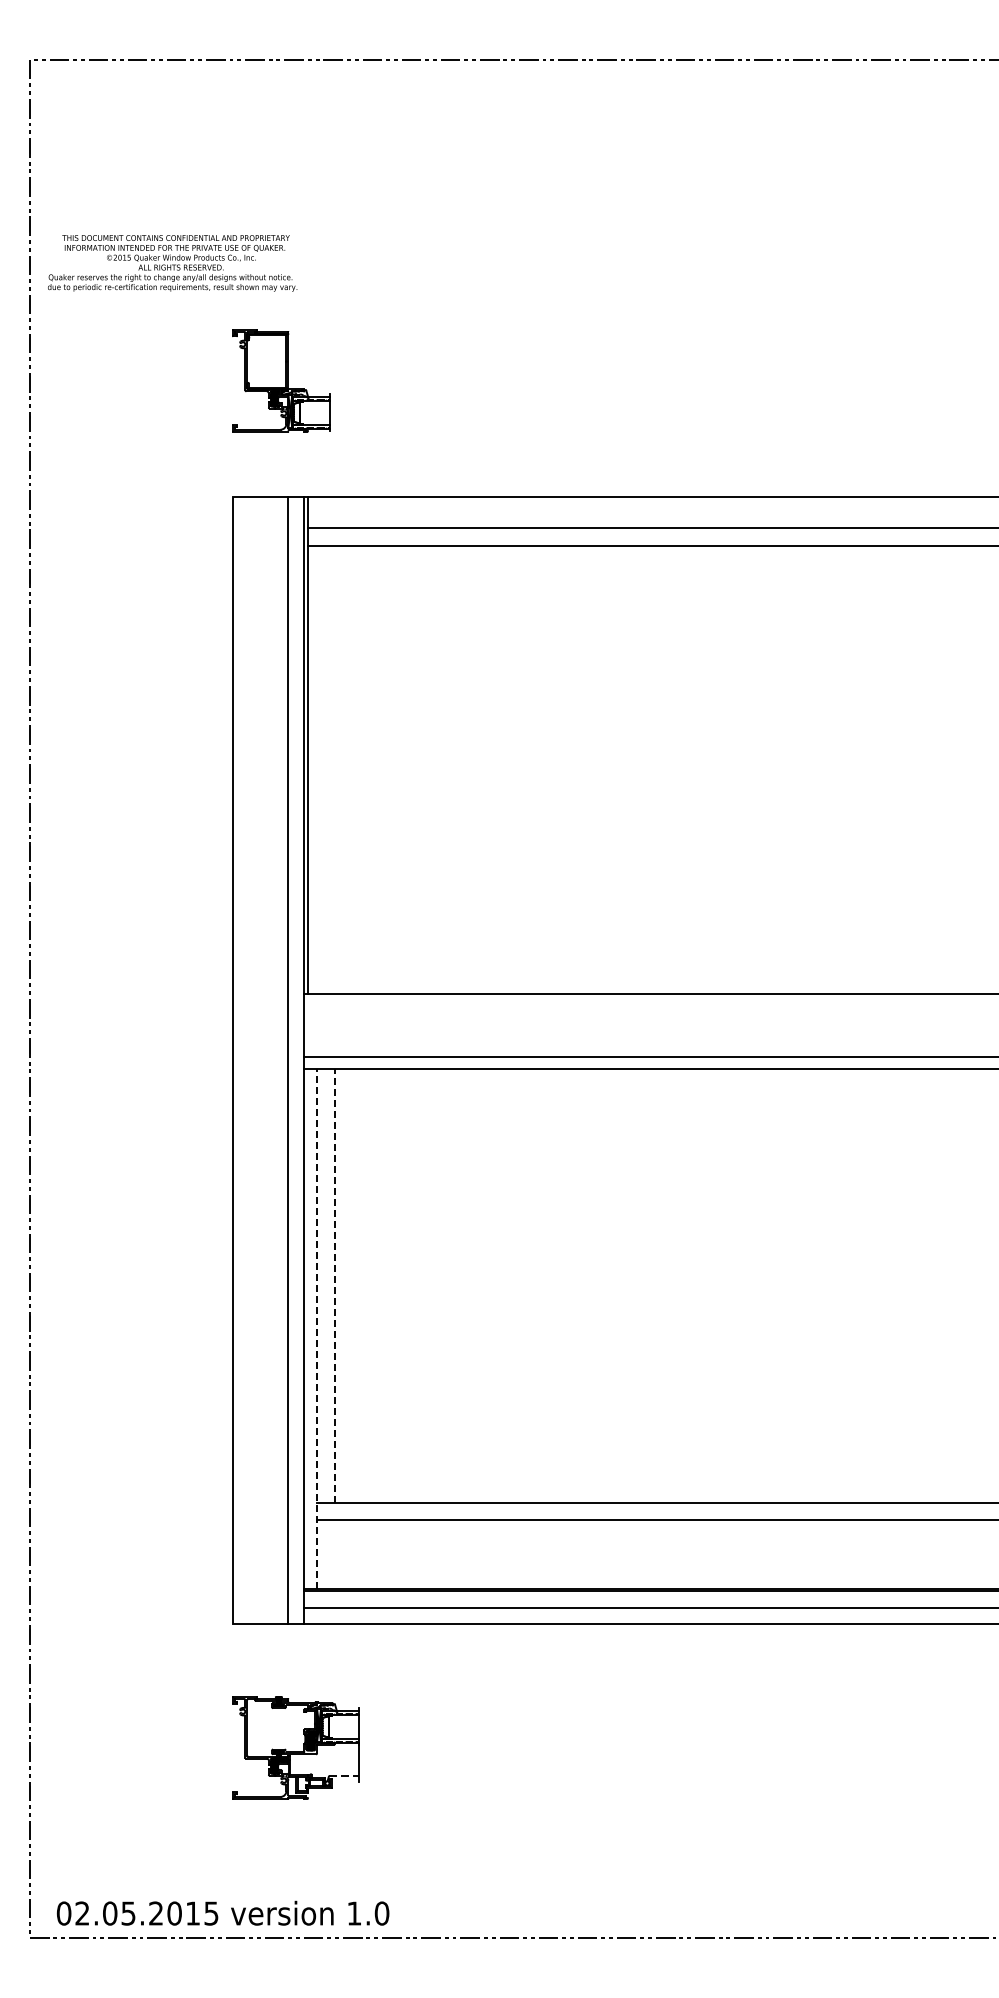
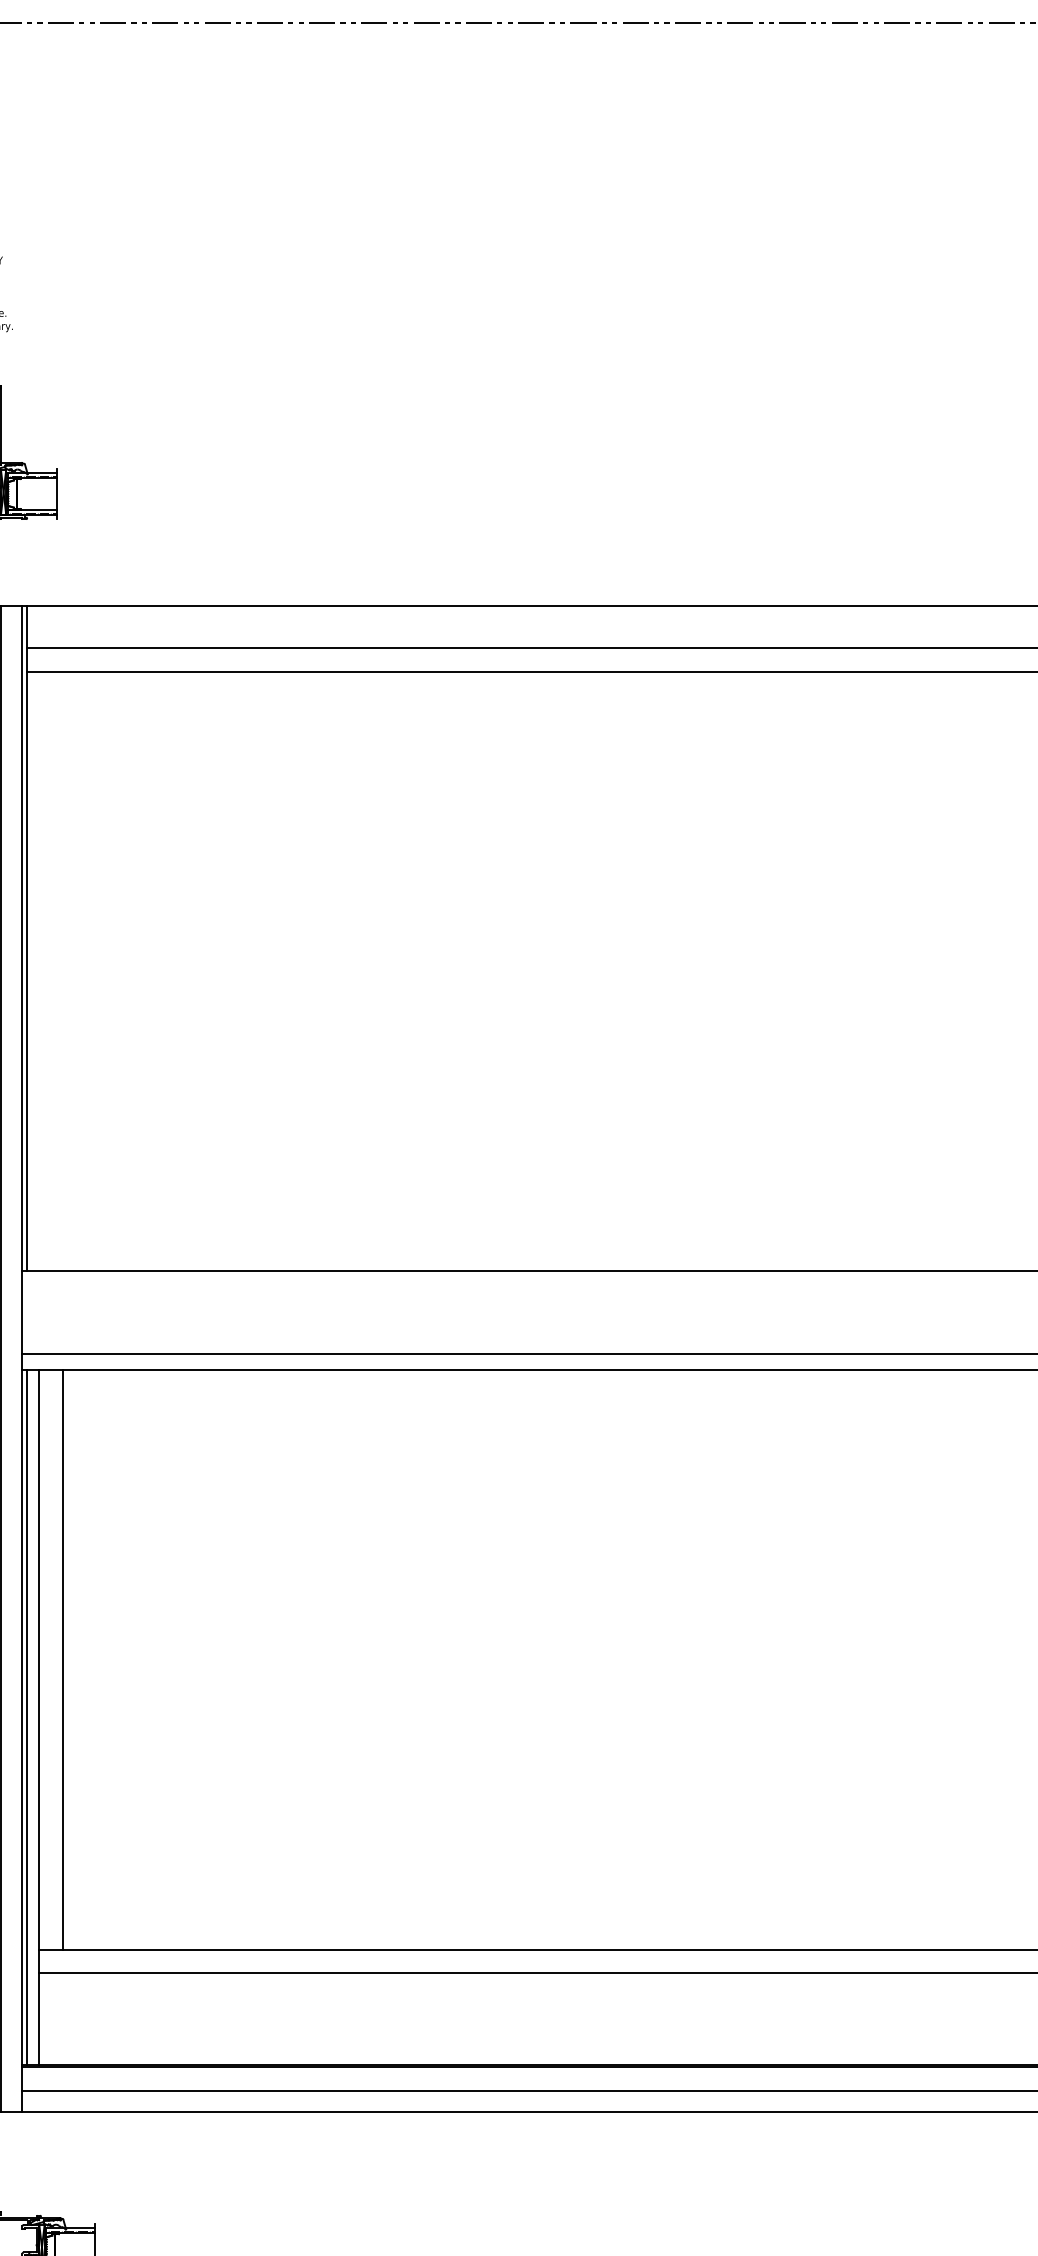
line: (334, 1285) -> (62, 1659), dashed -> solid
line: (307, 1328) -> (26, 1717), added
line: (317, 1328) -> (39, 1717), dashed -> solid

